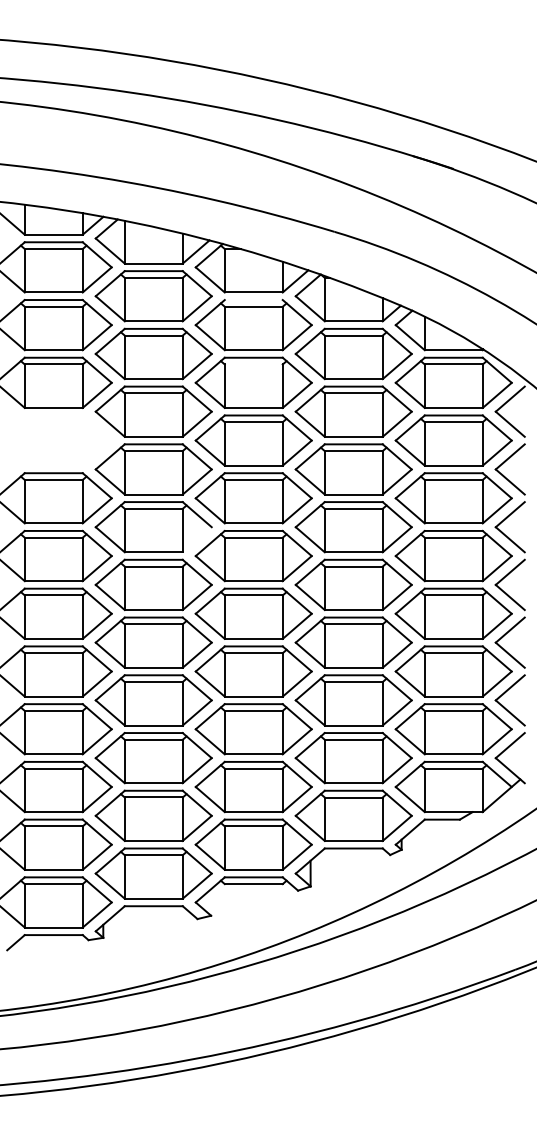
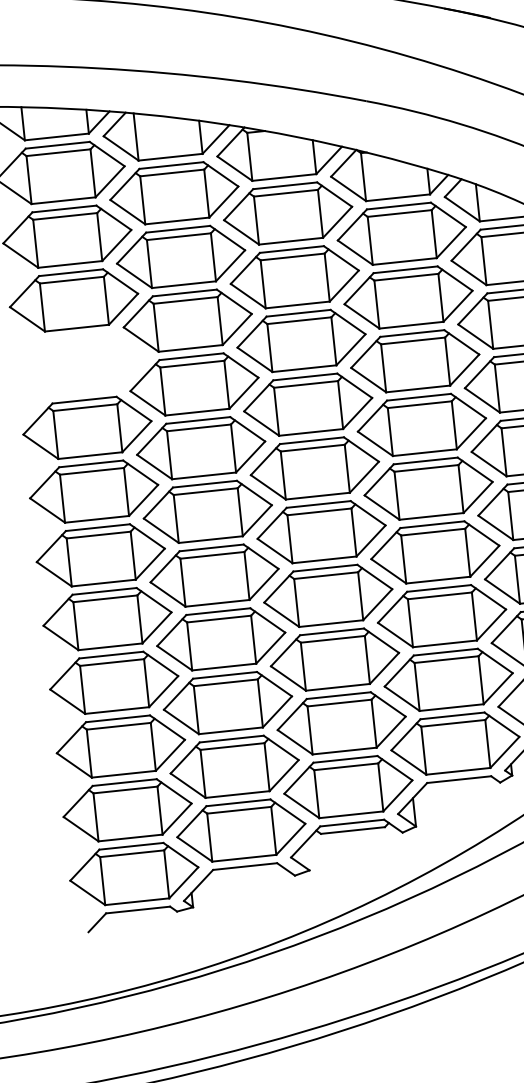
line: (253, 300) -> (284, 186), added
line: (253, 364) -> (292, 257), added
line: (196, 539) -> (249, 456), added

